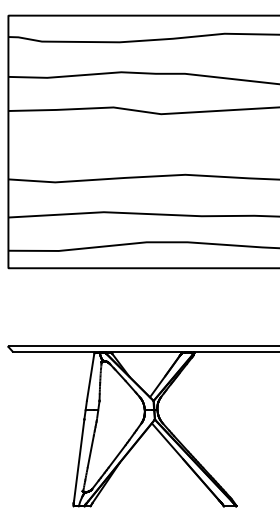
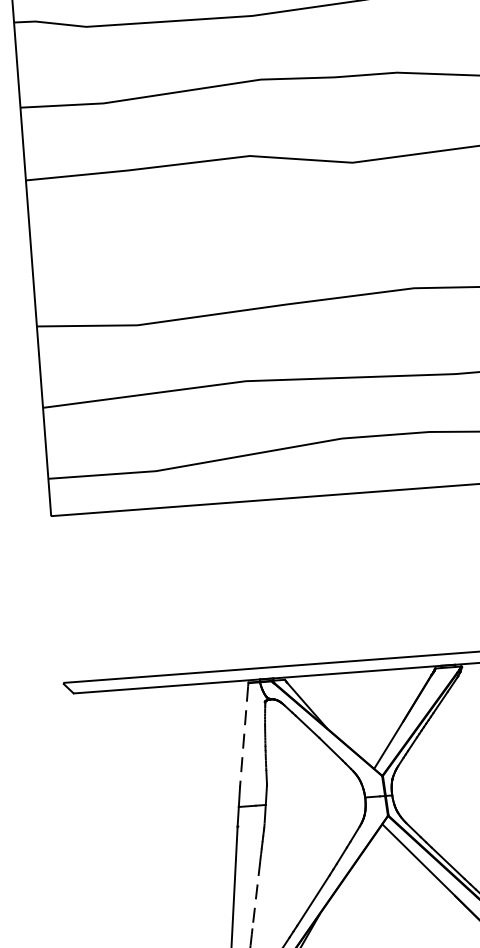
line: (90, 378) -> (244, 738), solid -> dashed
line: (90, 451) -> (255, 894), solid -> dashed

